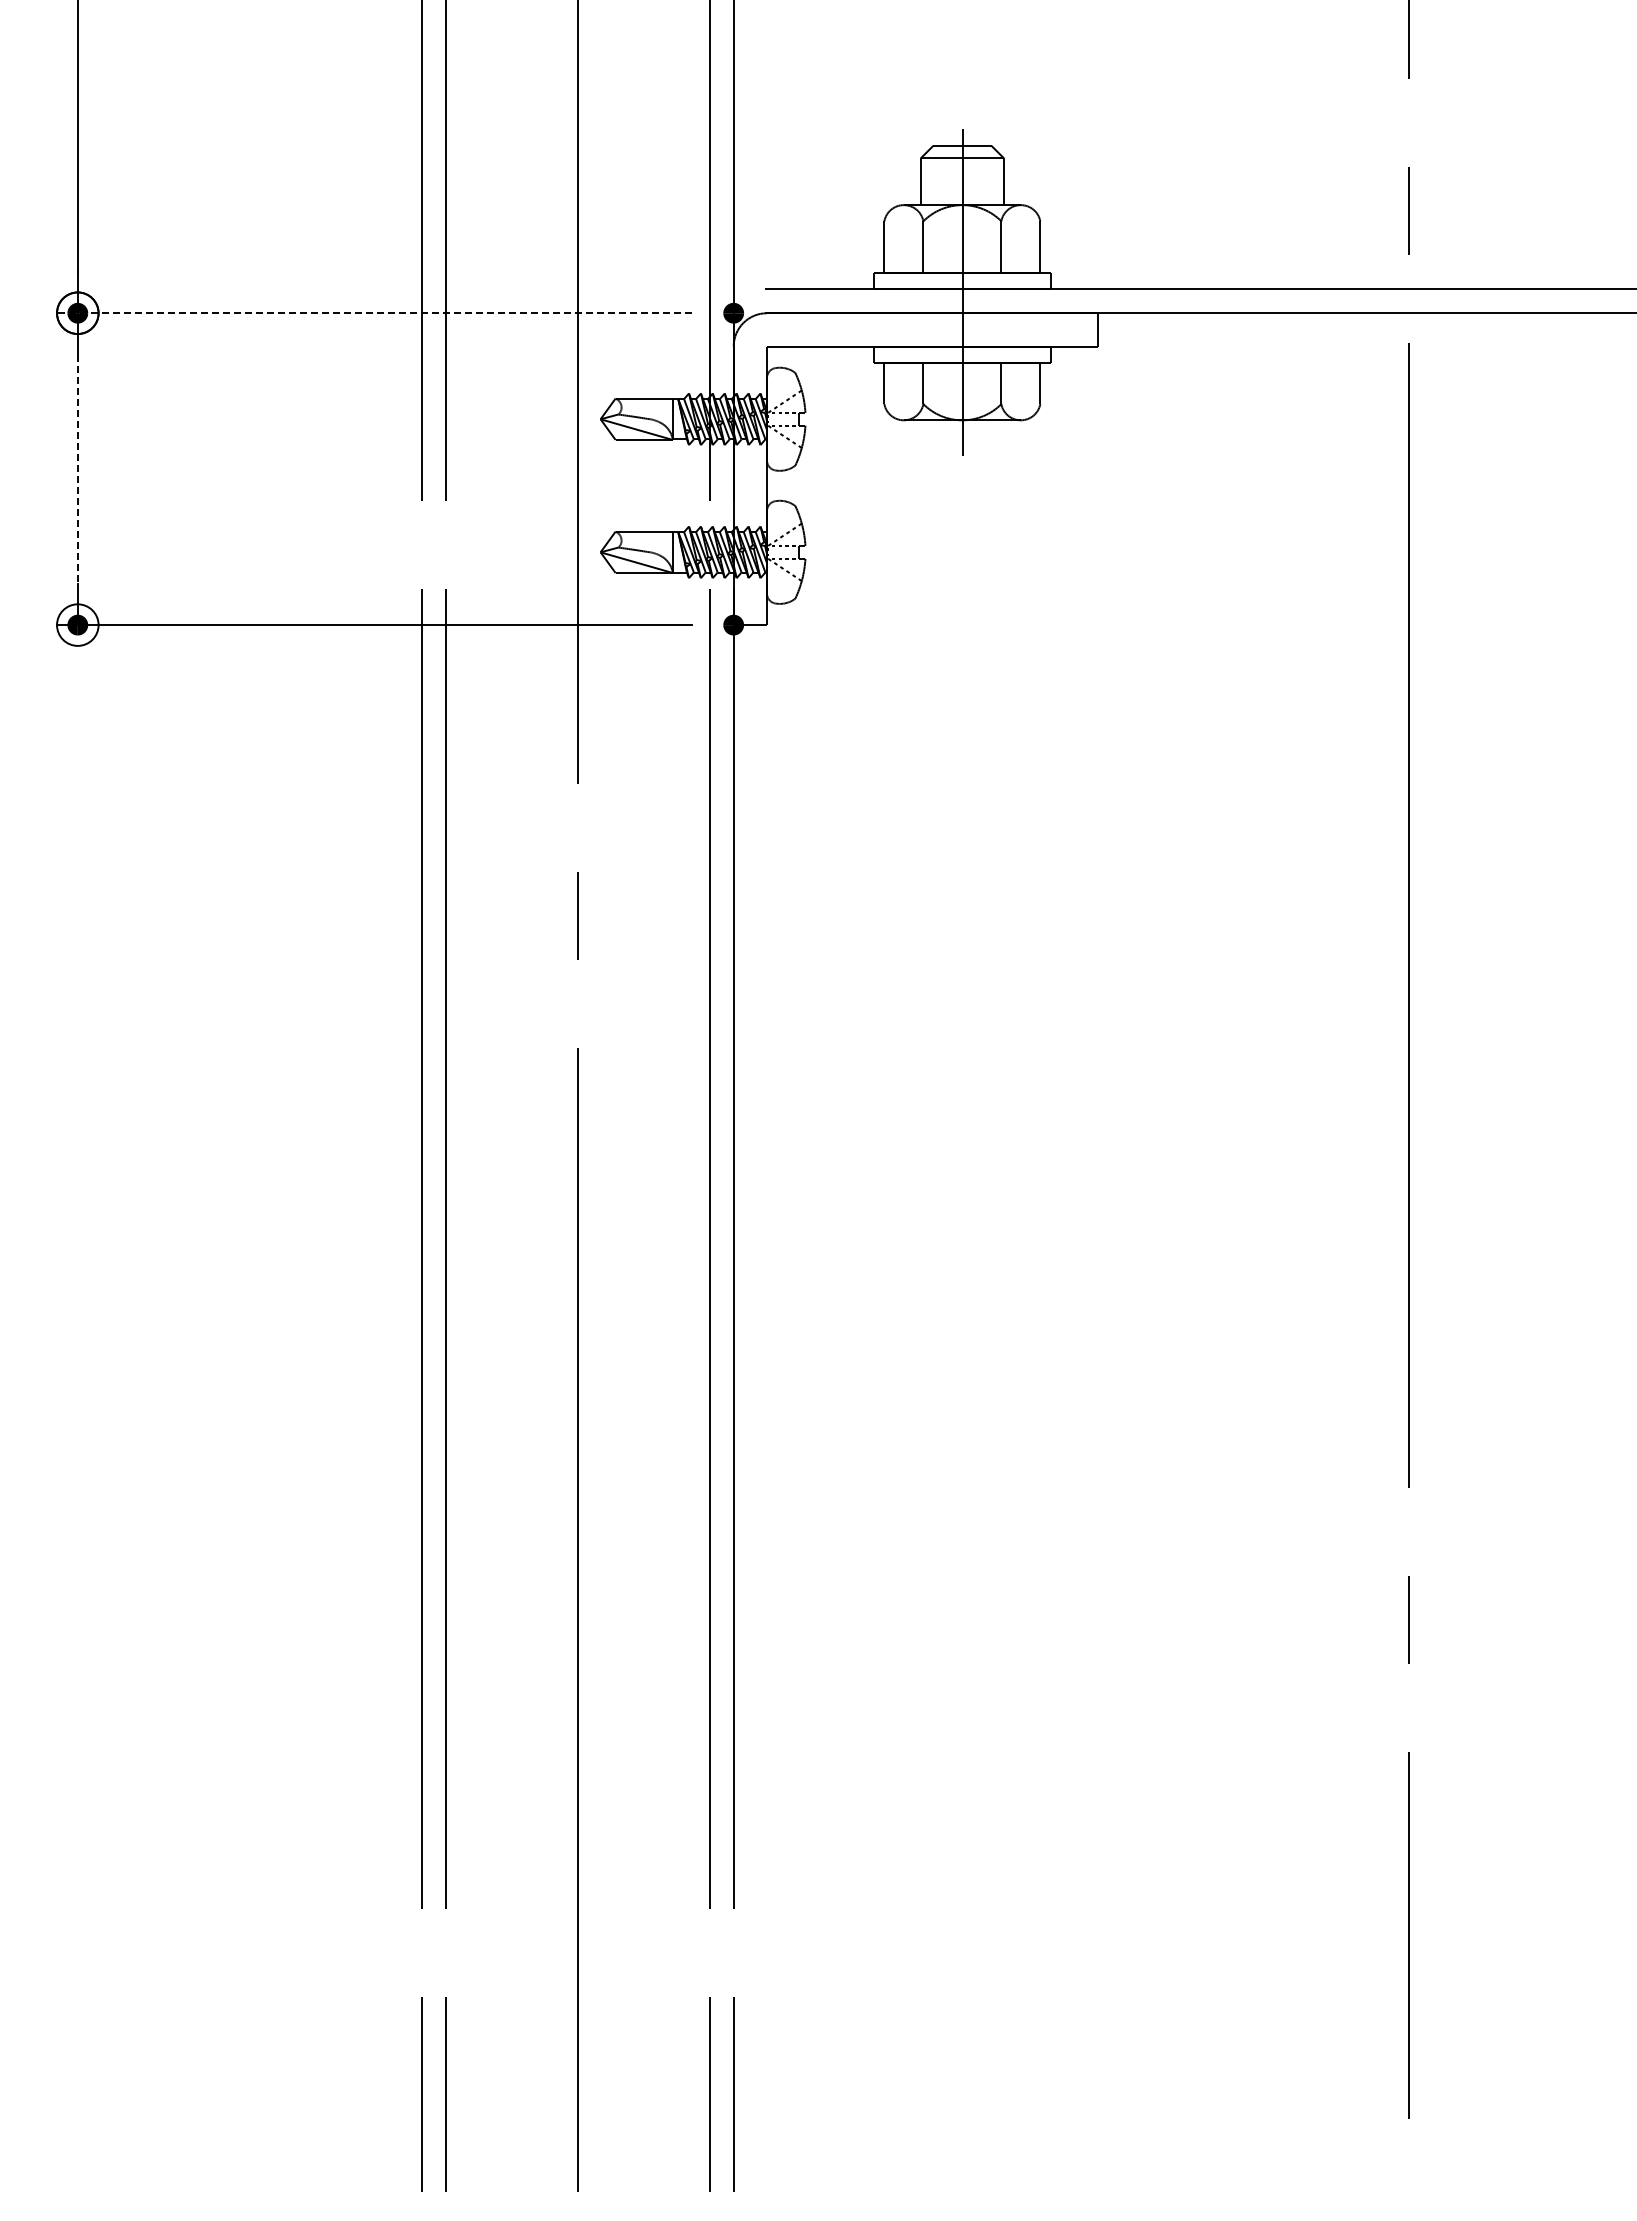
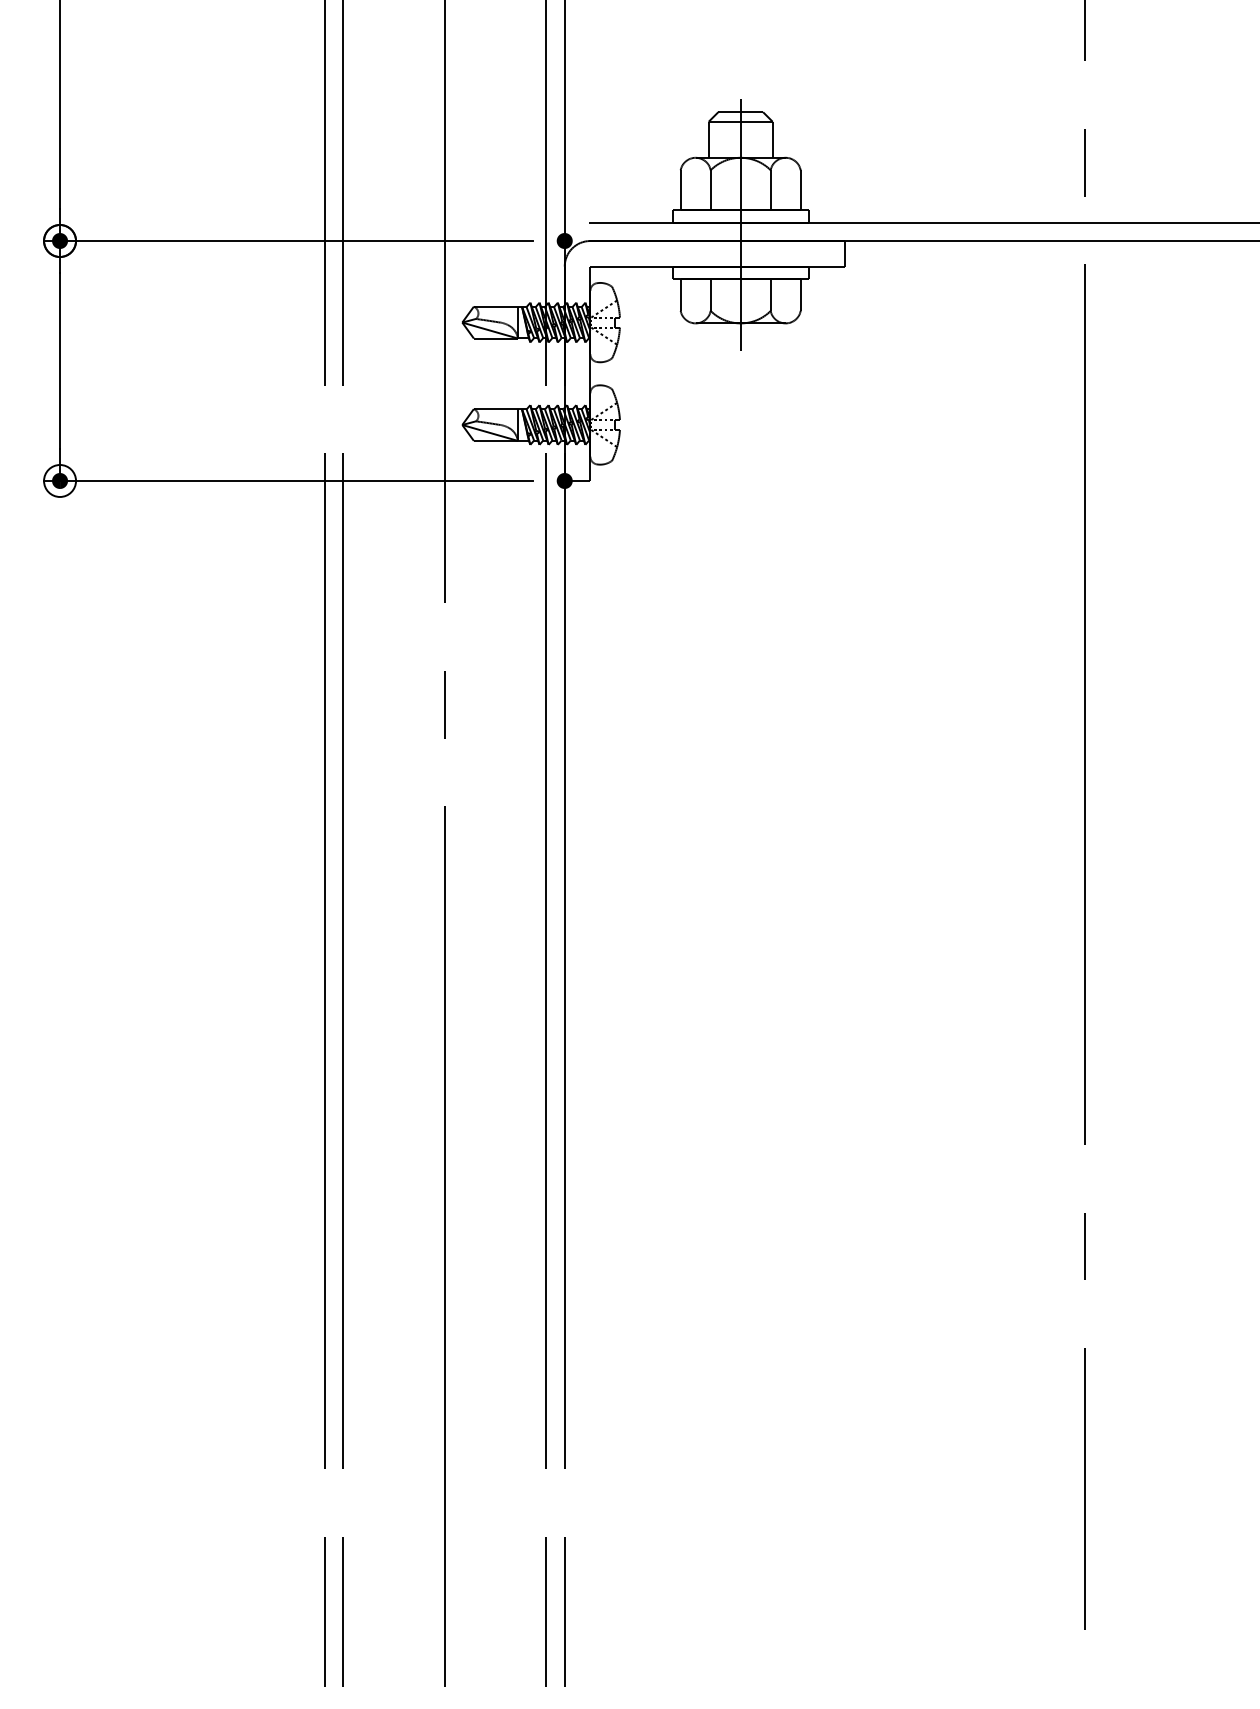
line: (374, 313) -> (288, 241), dashed -> solid
line: (77, 469) -> (59, 361), dashed -> solid

